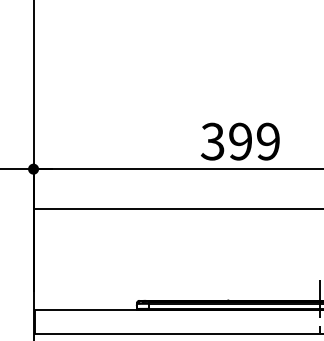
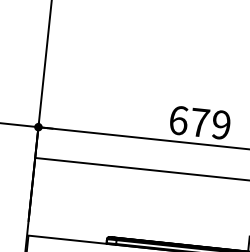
text: (226, 141) -> (189, 121), 399 -> 679

